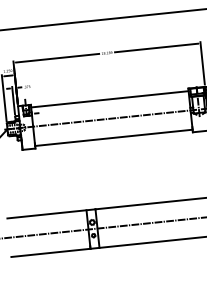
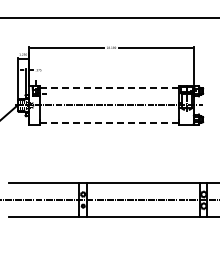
line: (109, 99) -> (109, 88), solid -> dashed
line: (113, 137) -> (109, 122), solid -> dashed

